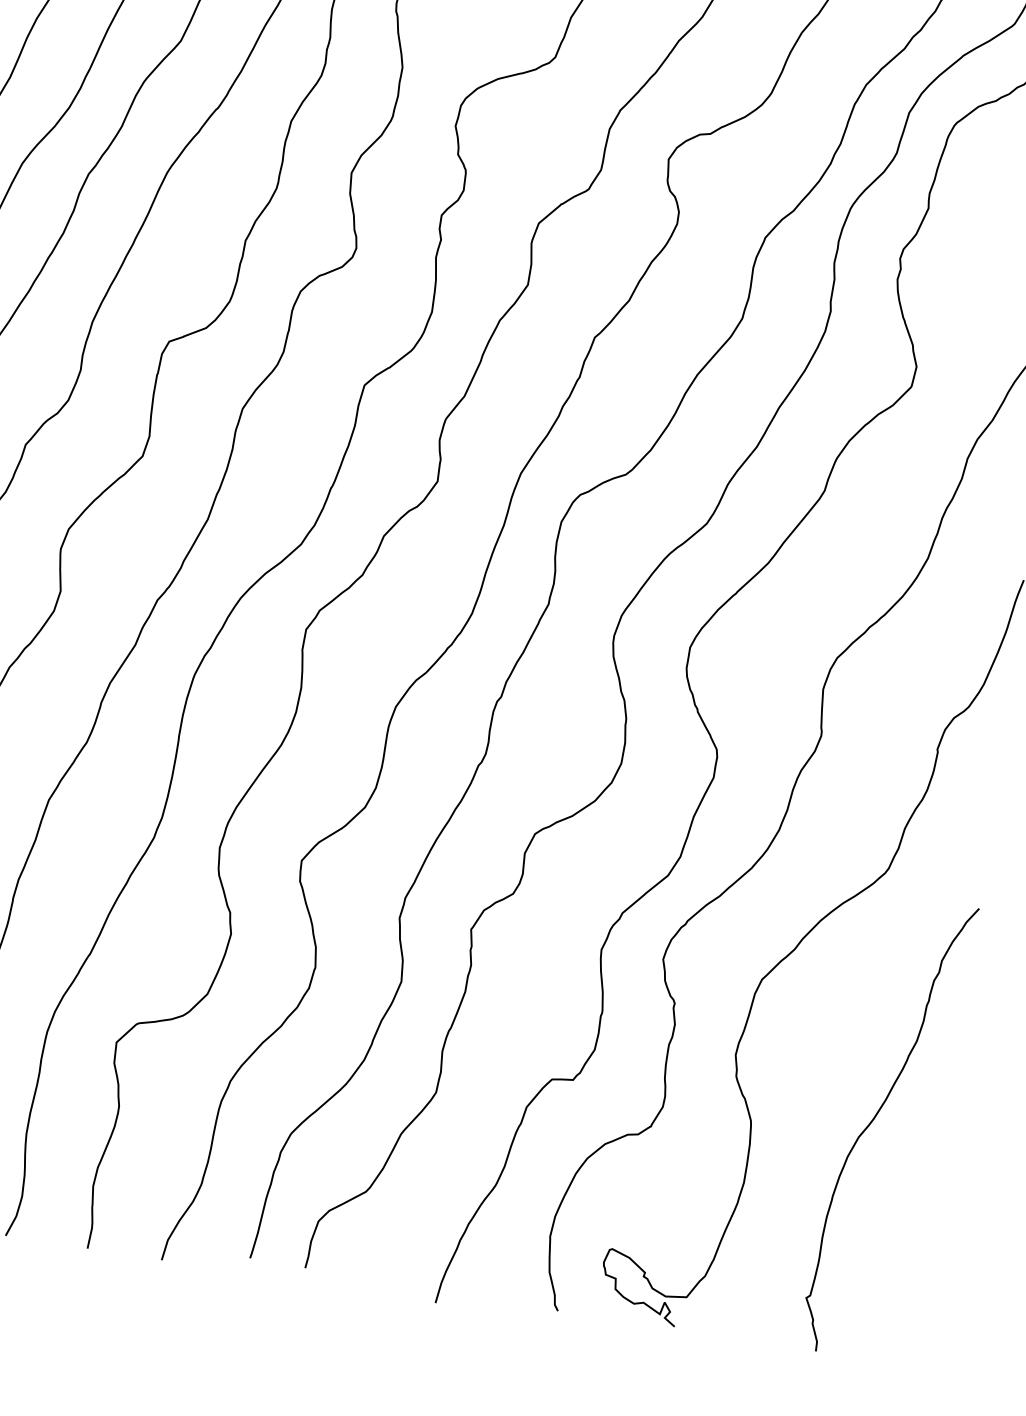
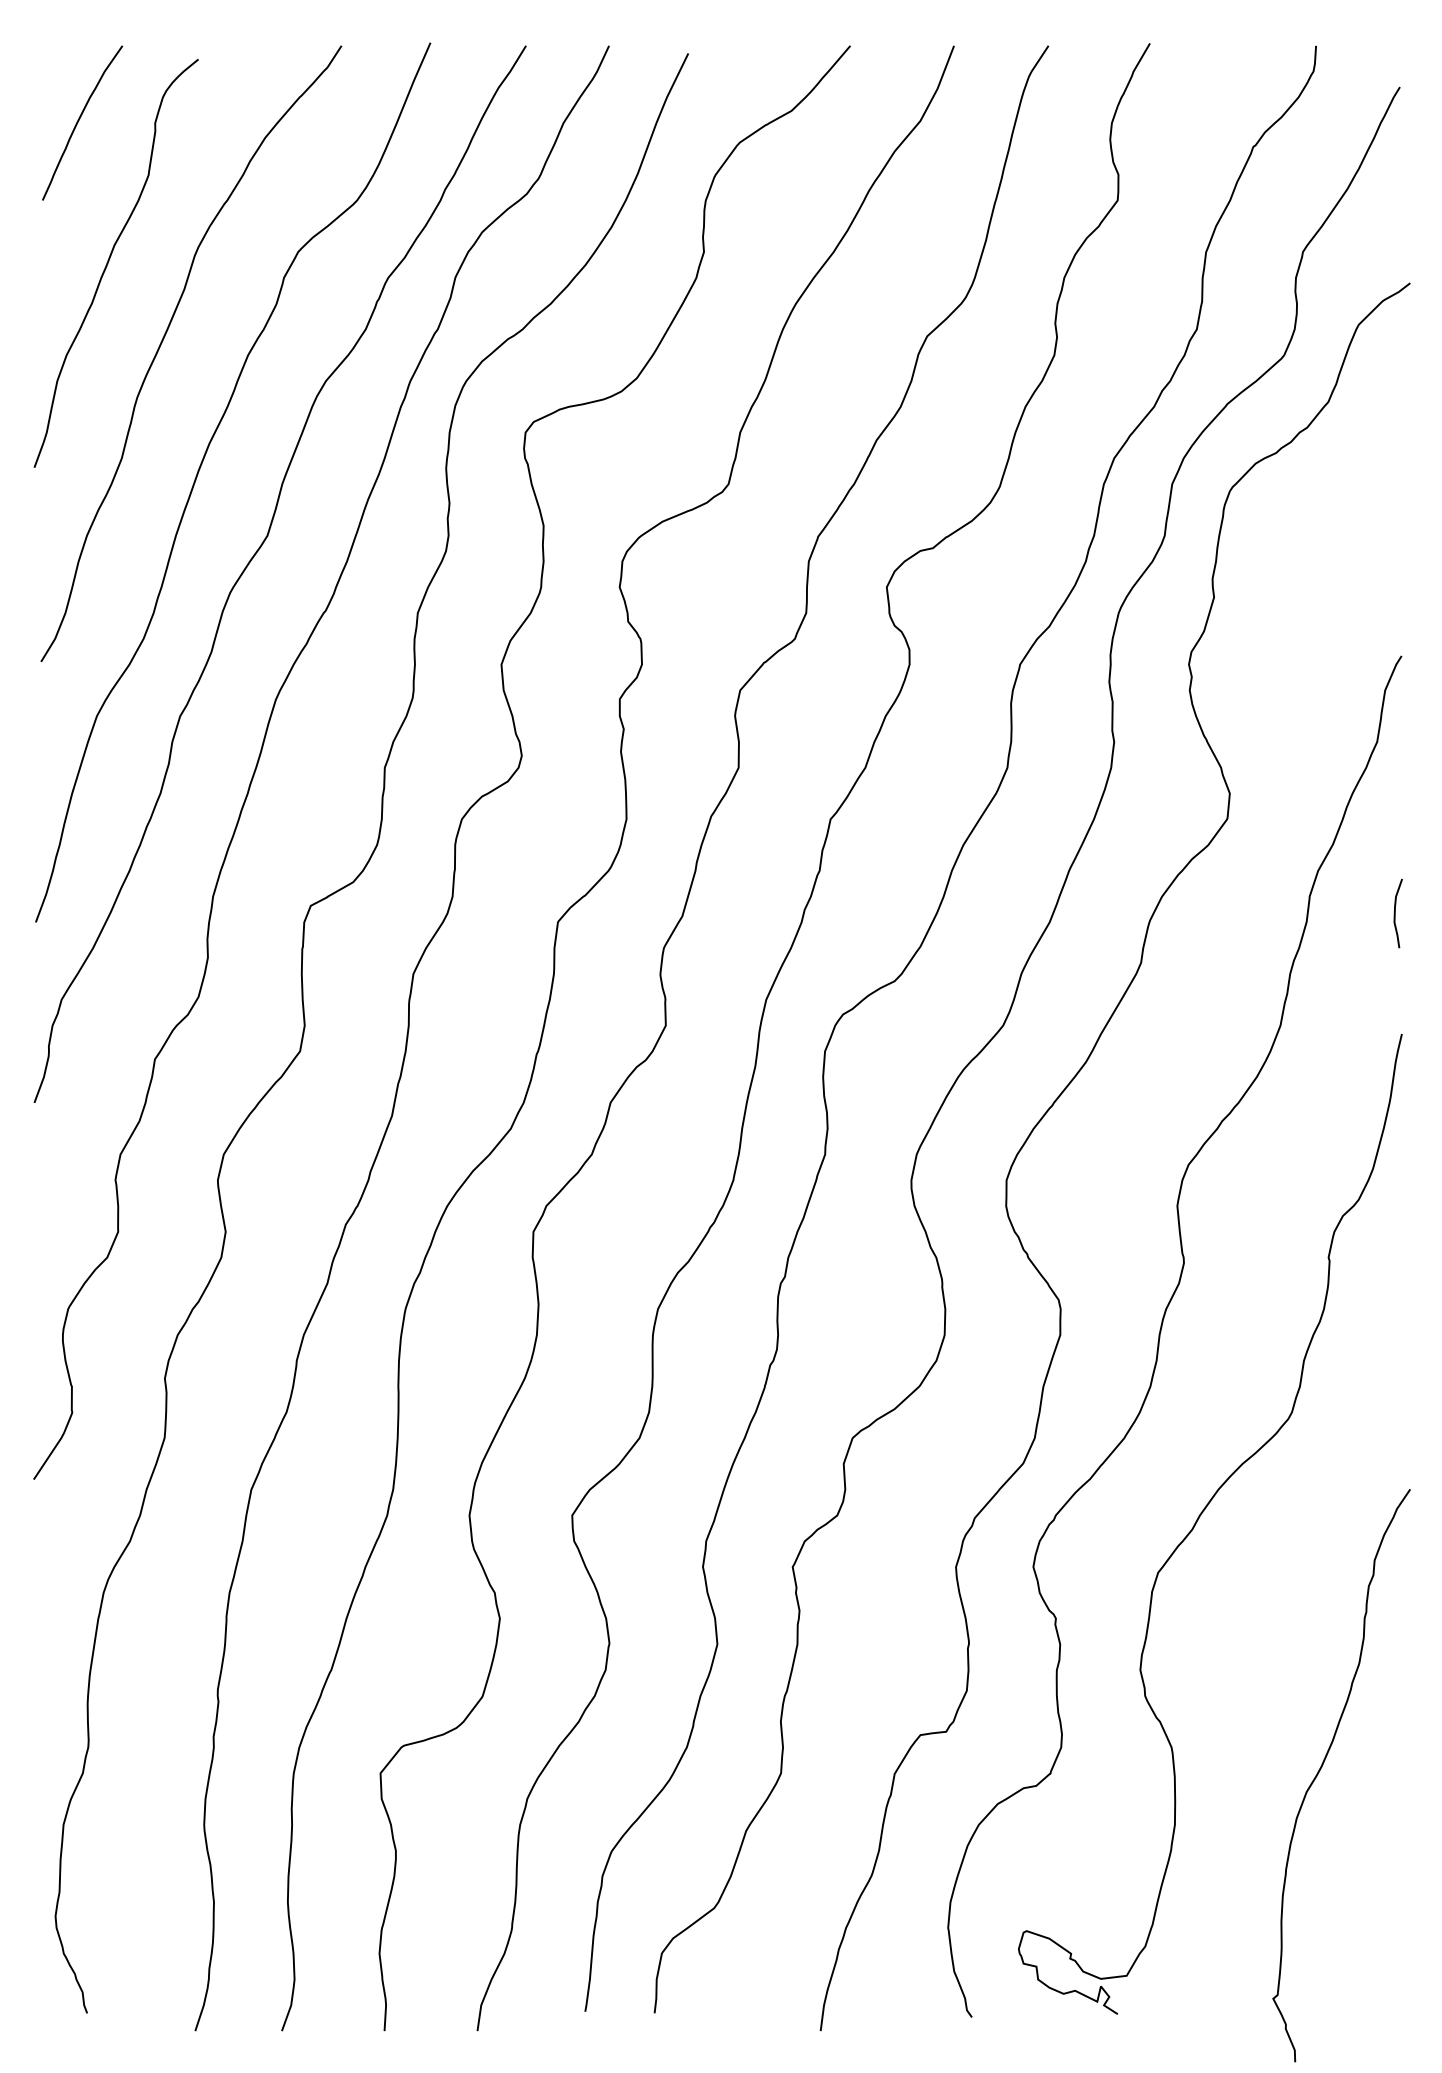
curve: (875, 1118) -> (1323, 1765), moved

